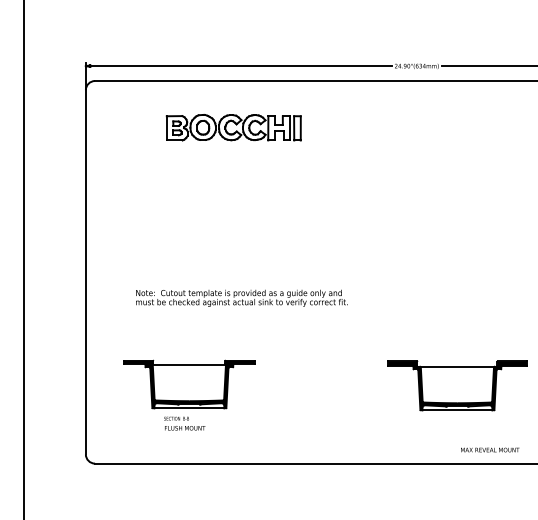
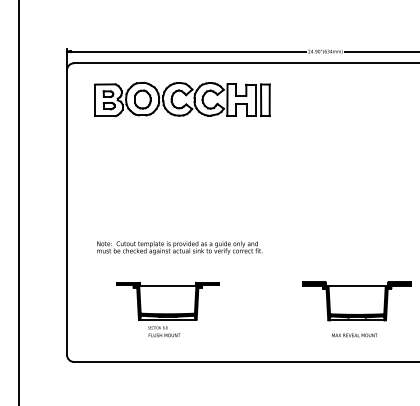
part: (233, 127) -> (182, 99), size x1.67
text: (241, 297) -> (179, 247), moved
part: (188, 395) -> (167, 309), moved
text: (489, 450) -> (354, 335), moved

